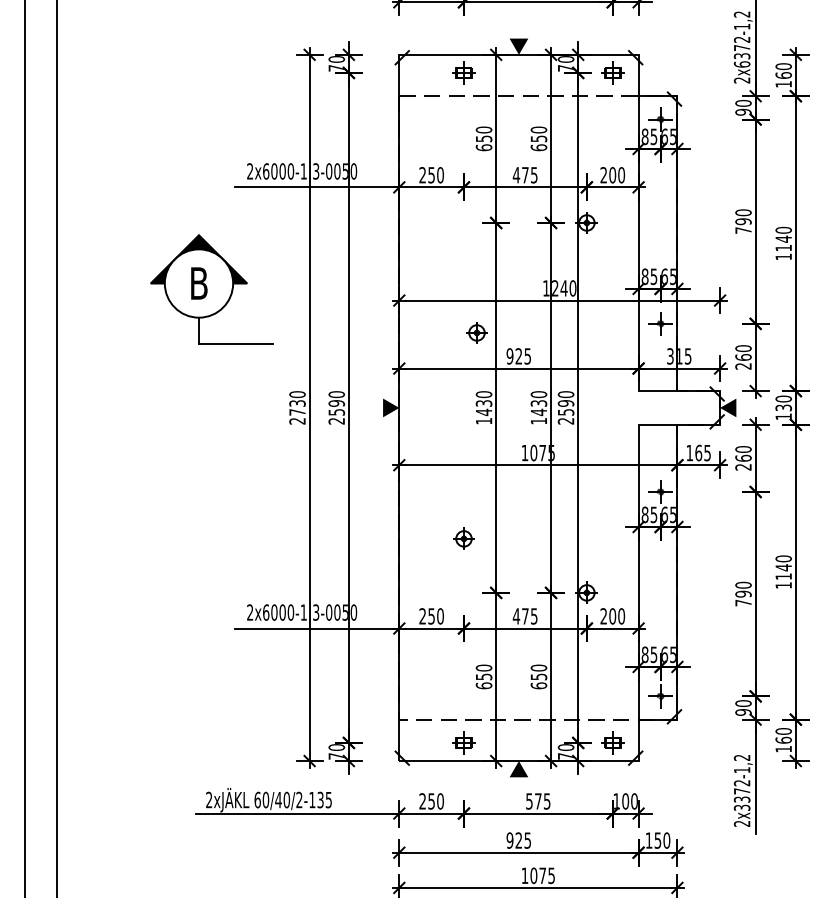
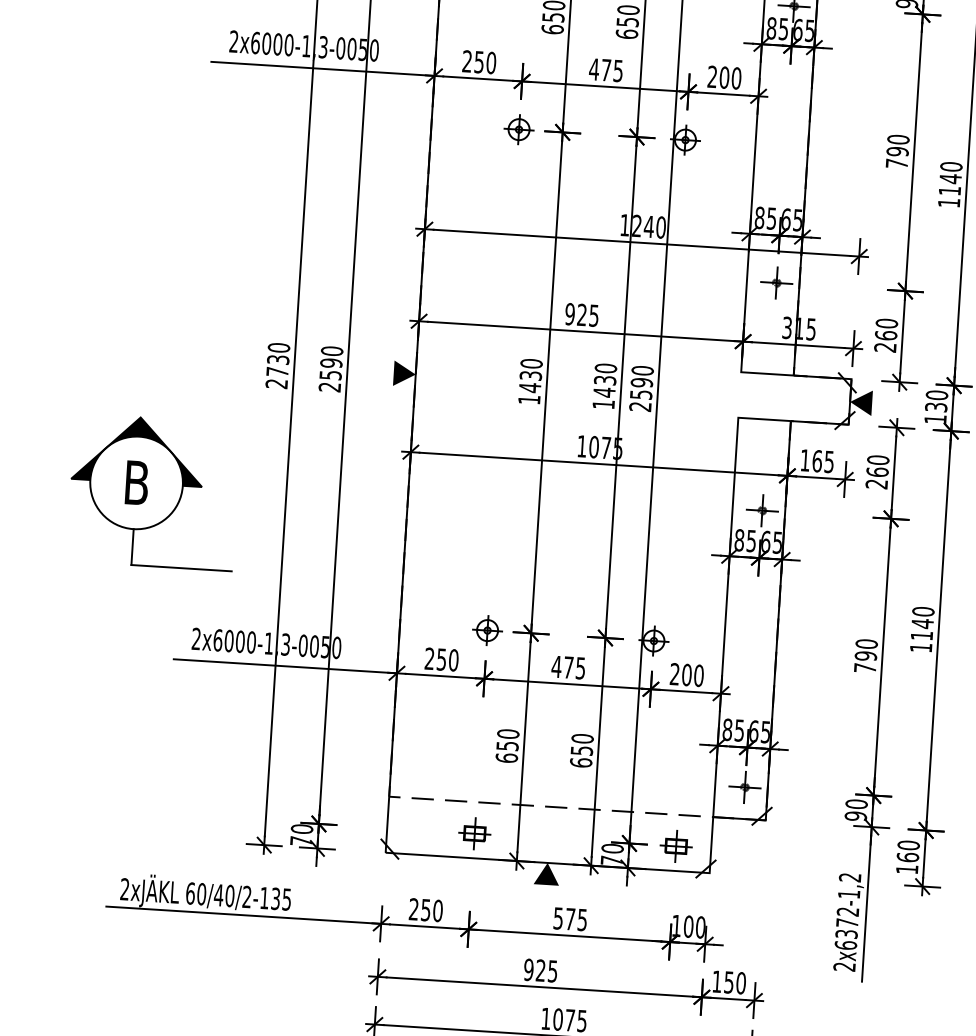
part: (211, 289) -> (153, 492), moved
part: (476, 332) -> (518, 128), moved
part: (463, 538) -> (486, 629), moved
text: (741, 807) -> (845, 944), 2x3372-1,2 -> 2x6372-1,2

